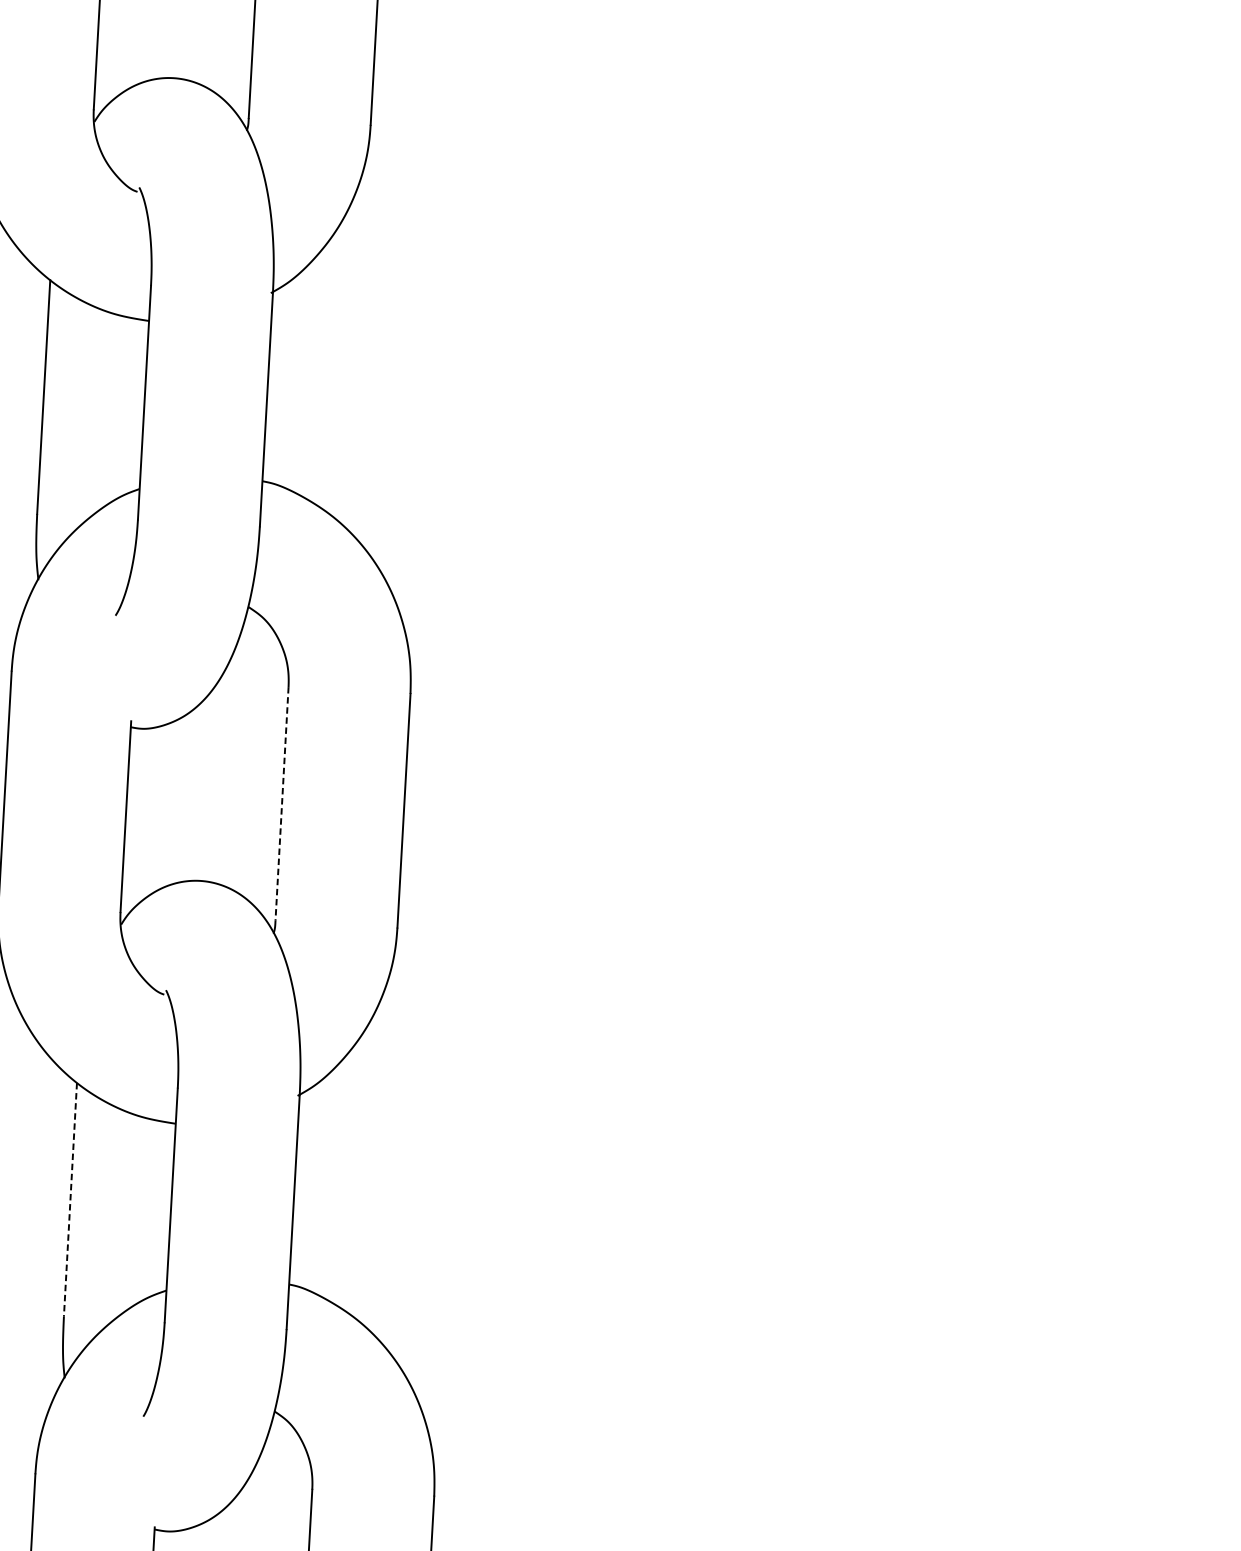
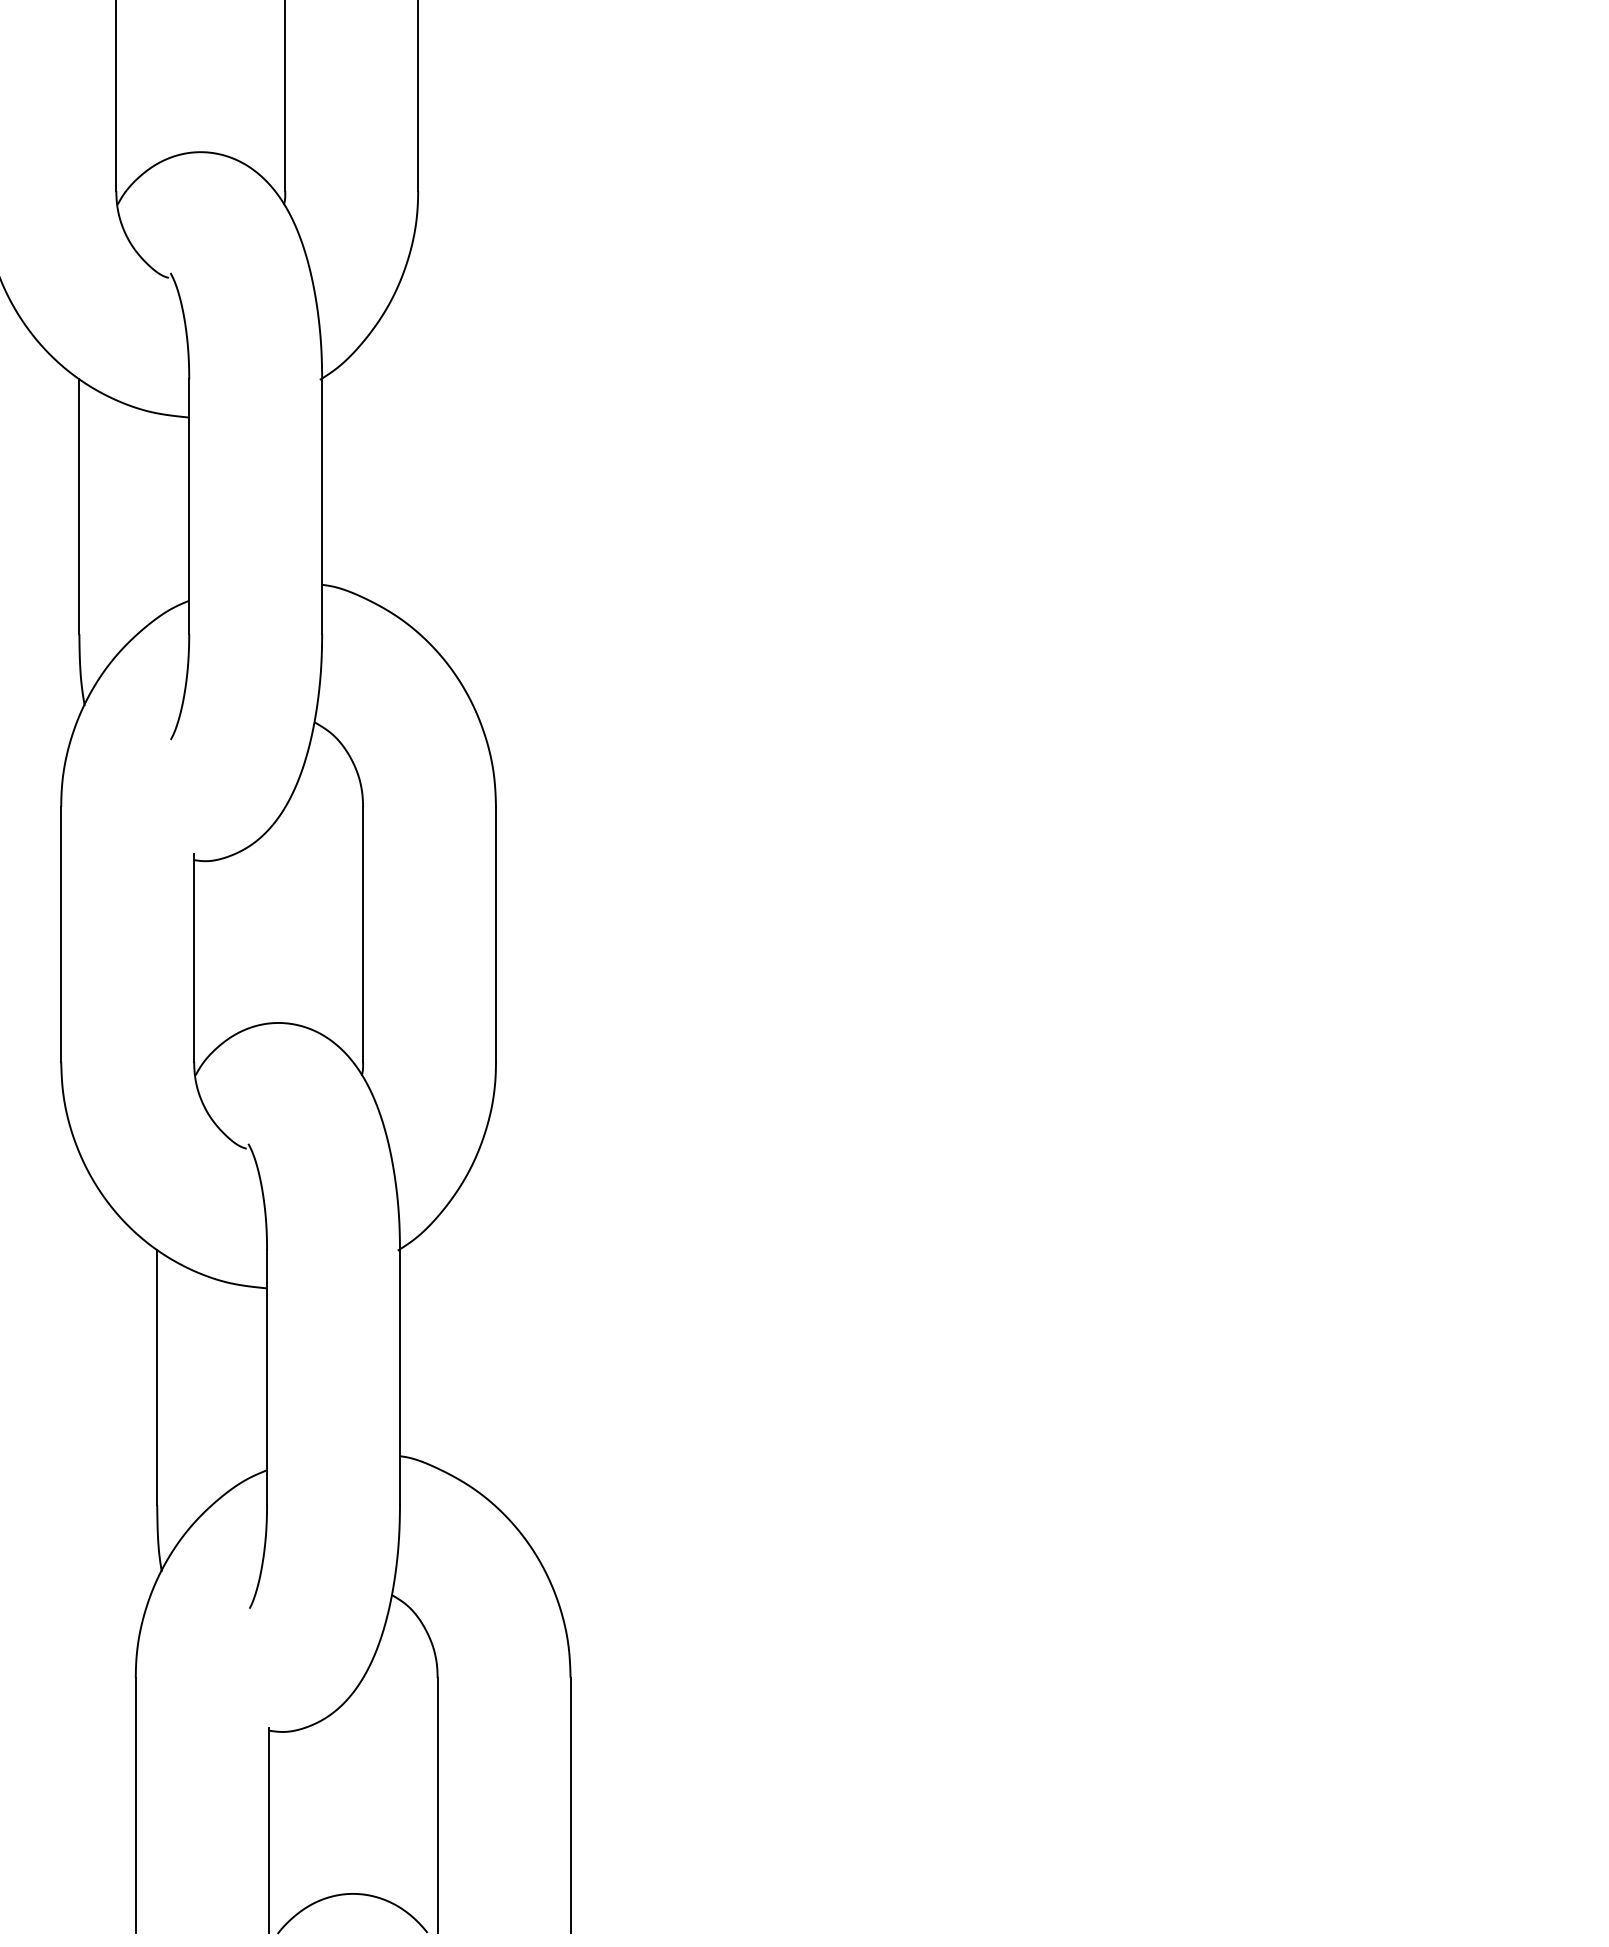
line: (282, 804) -> (363, 934), dashed -> solid
line: (70, 1199) -> (157, 1377), dashed -> solid

